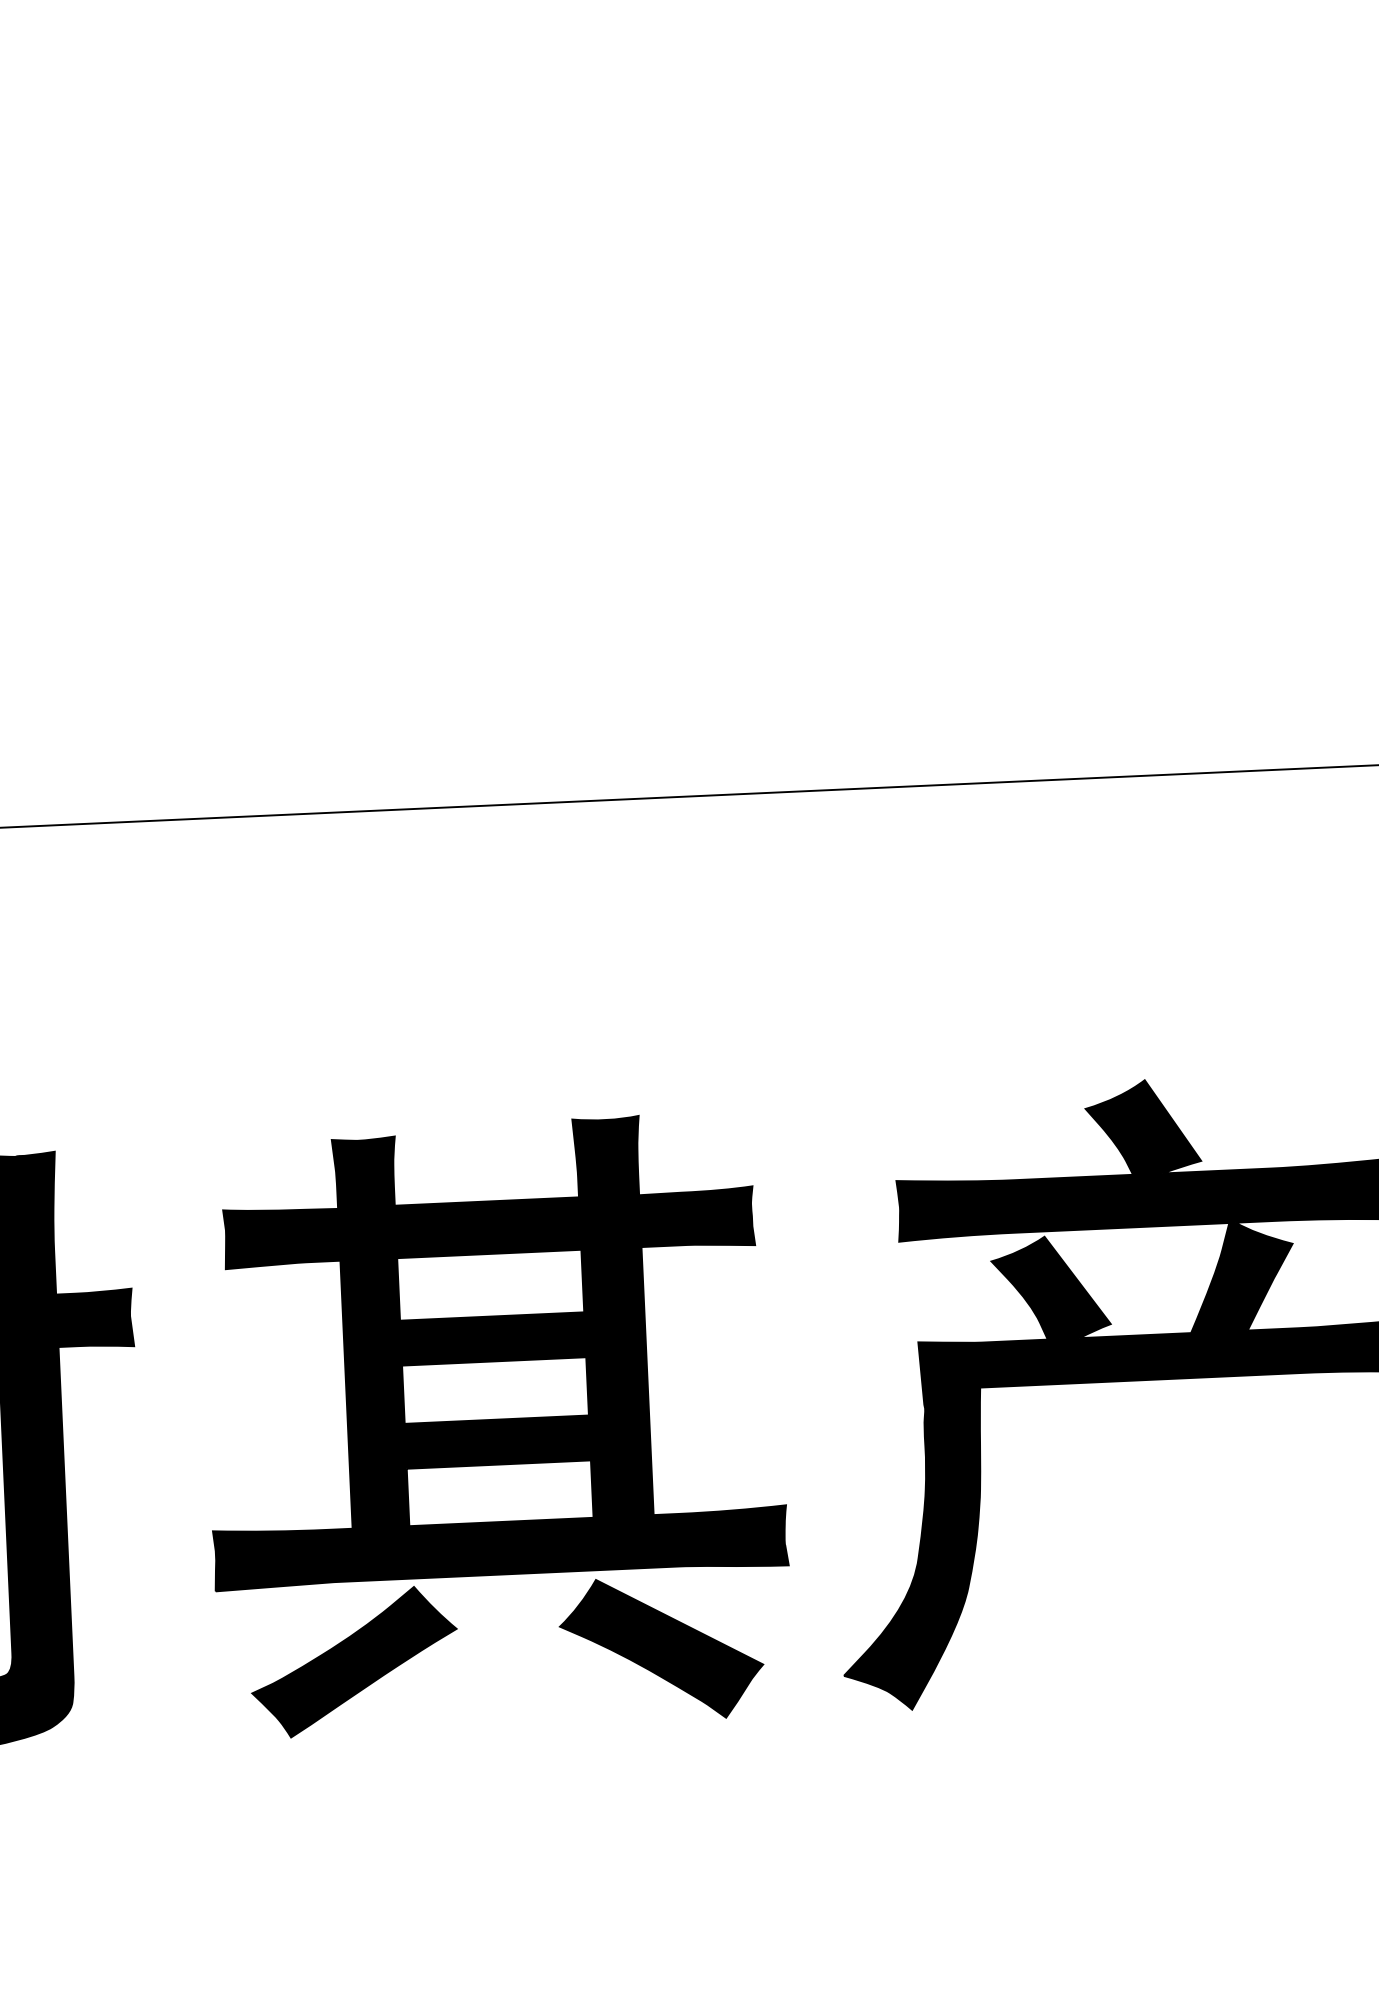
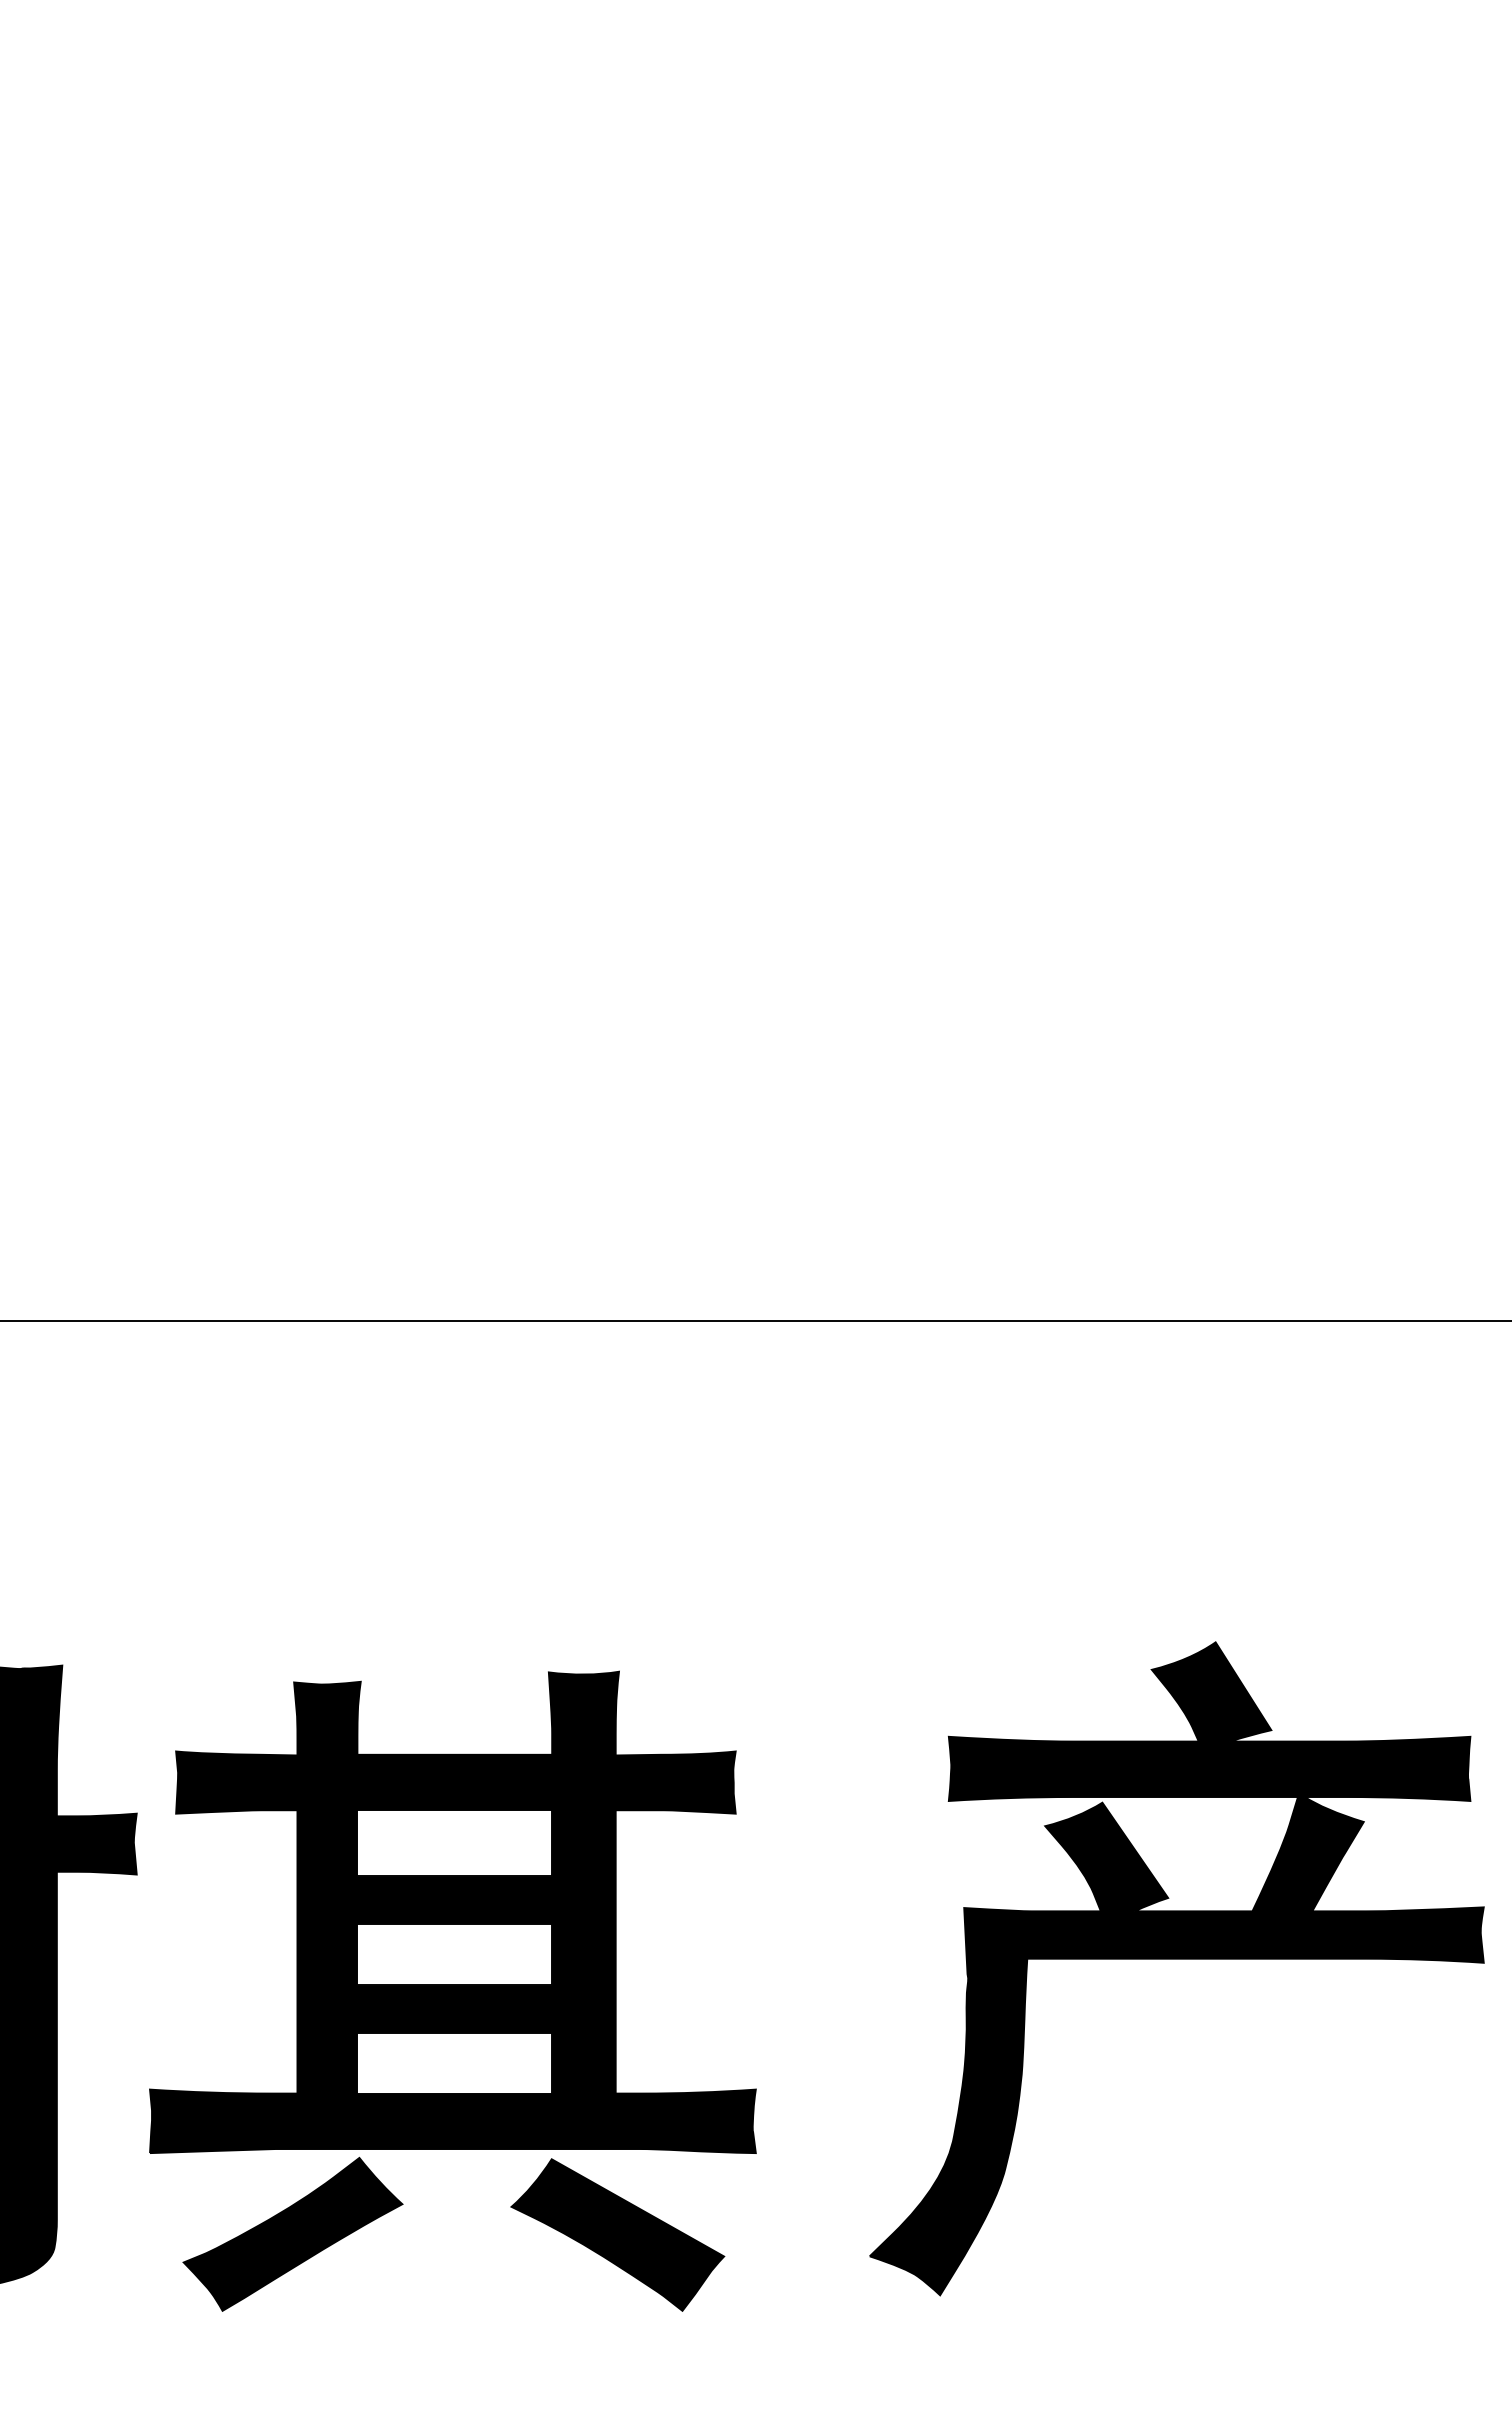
part: (494, 1424) -> (452, 1990), moved

